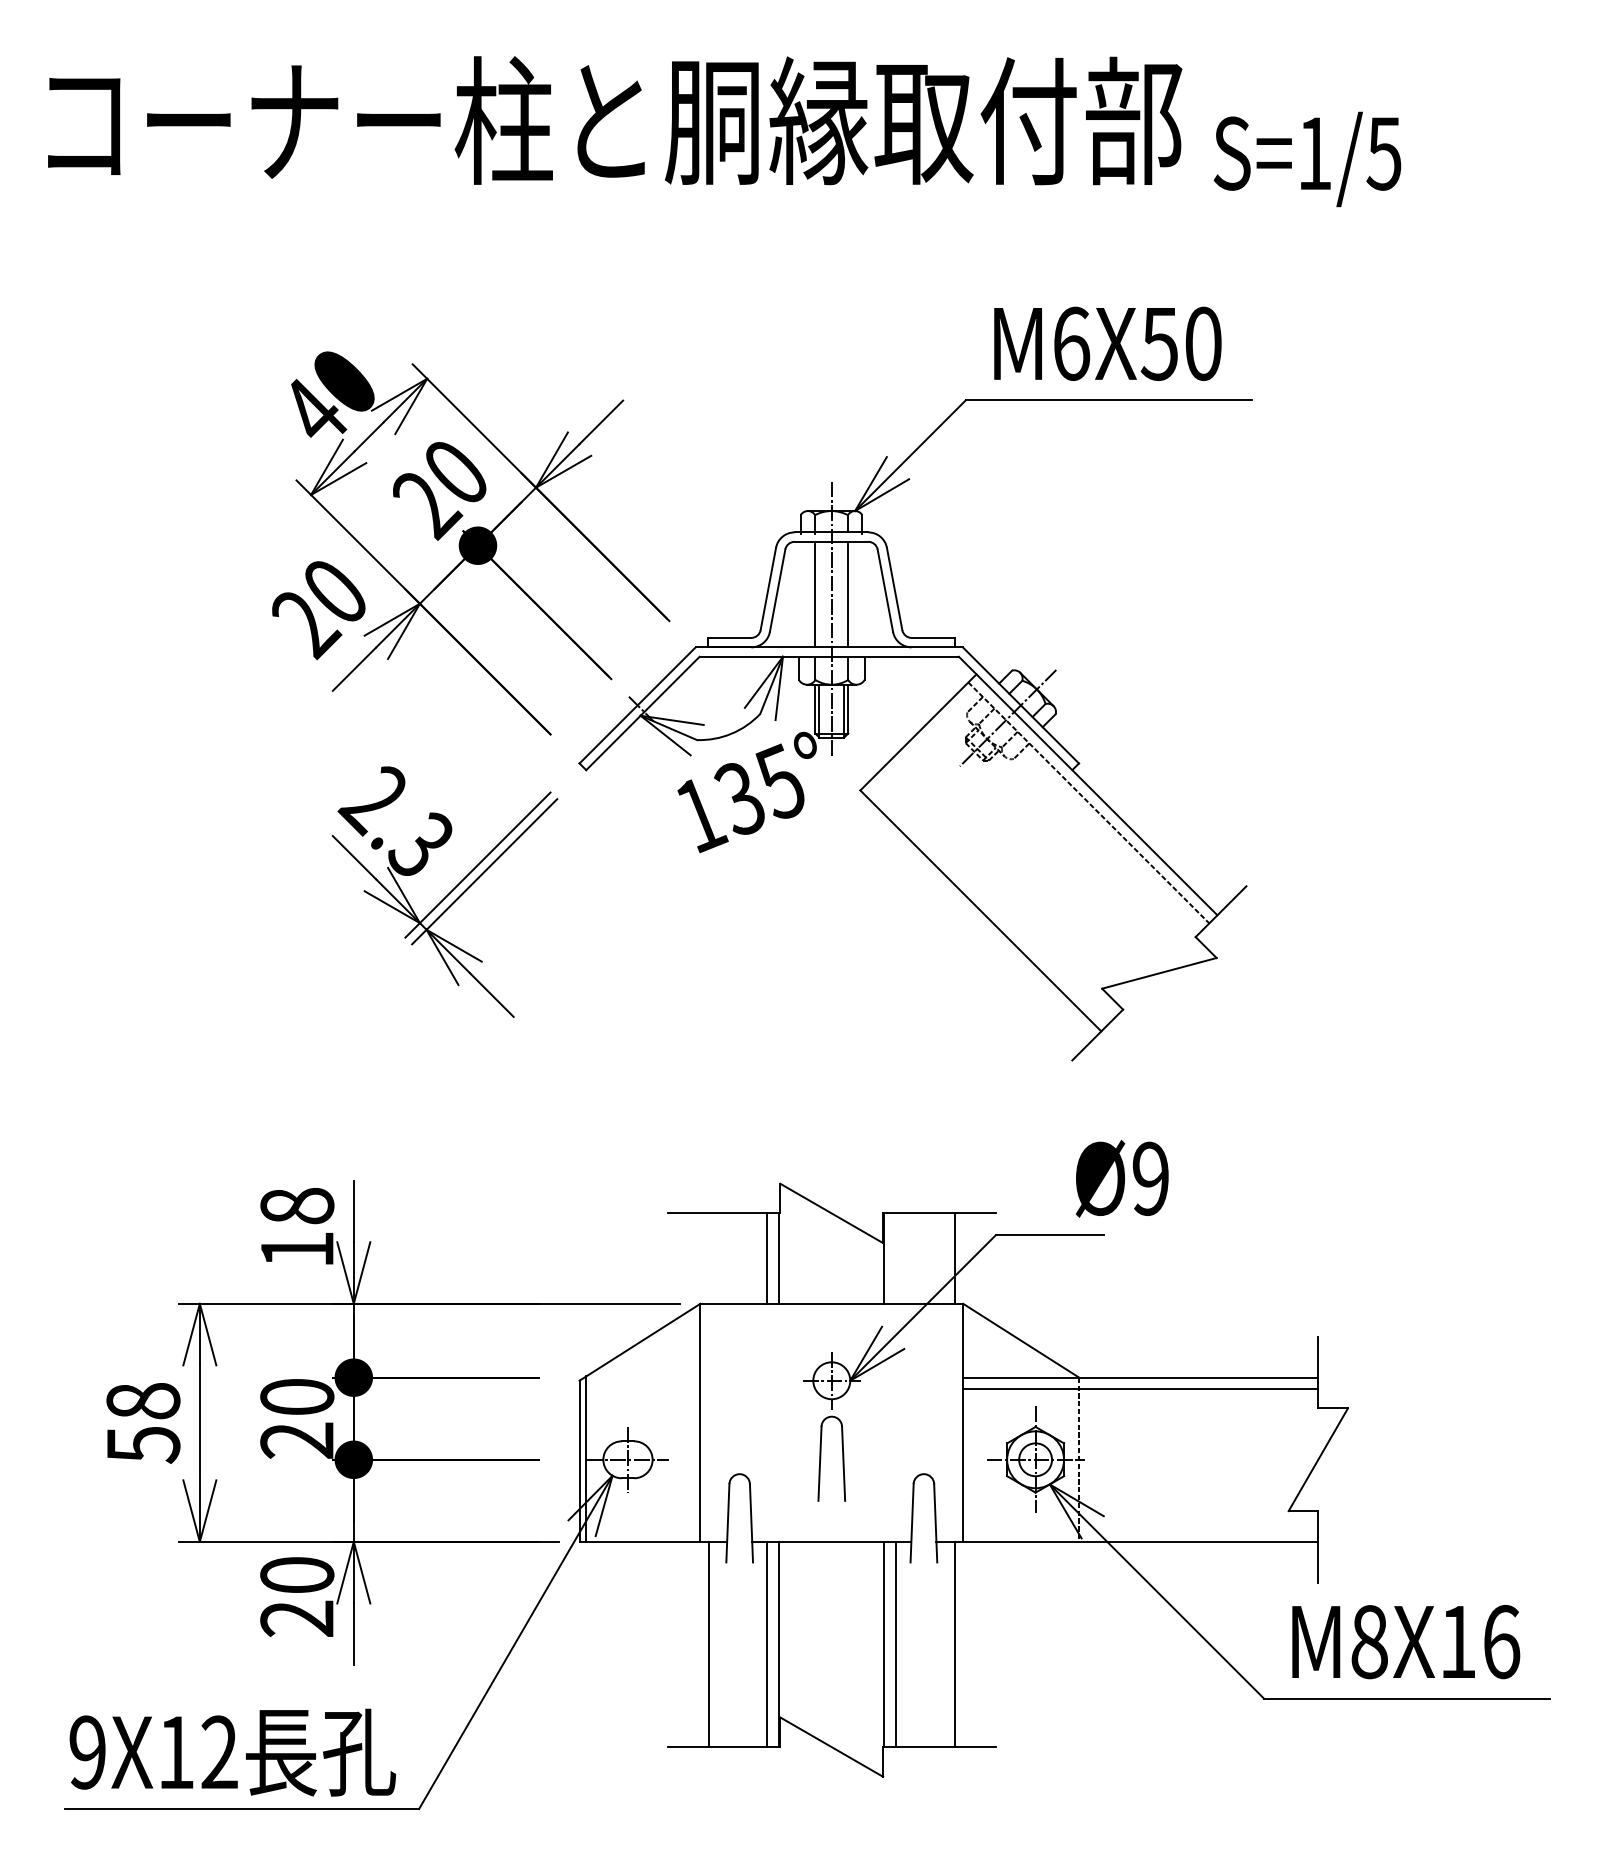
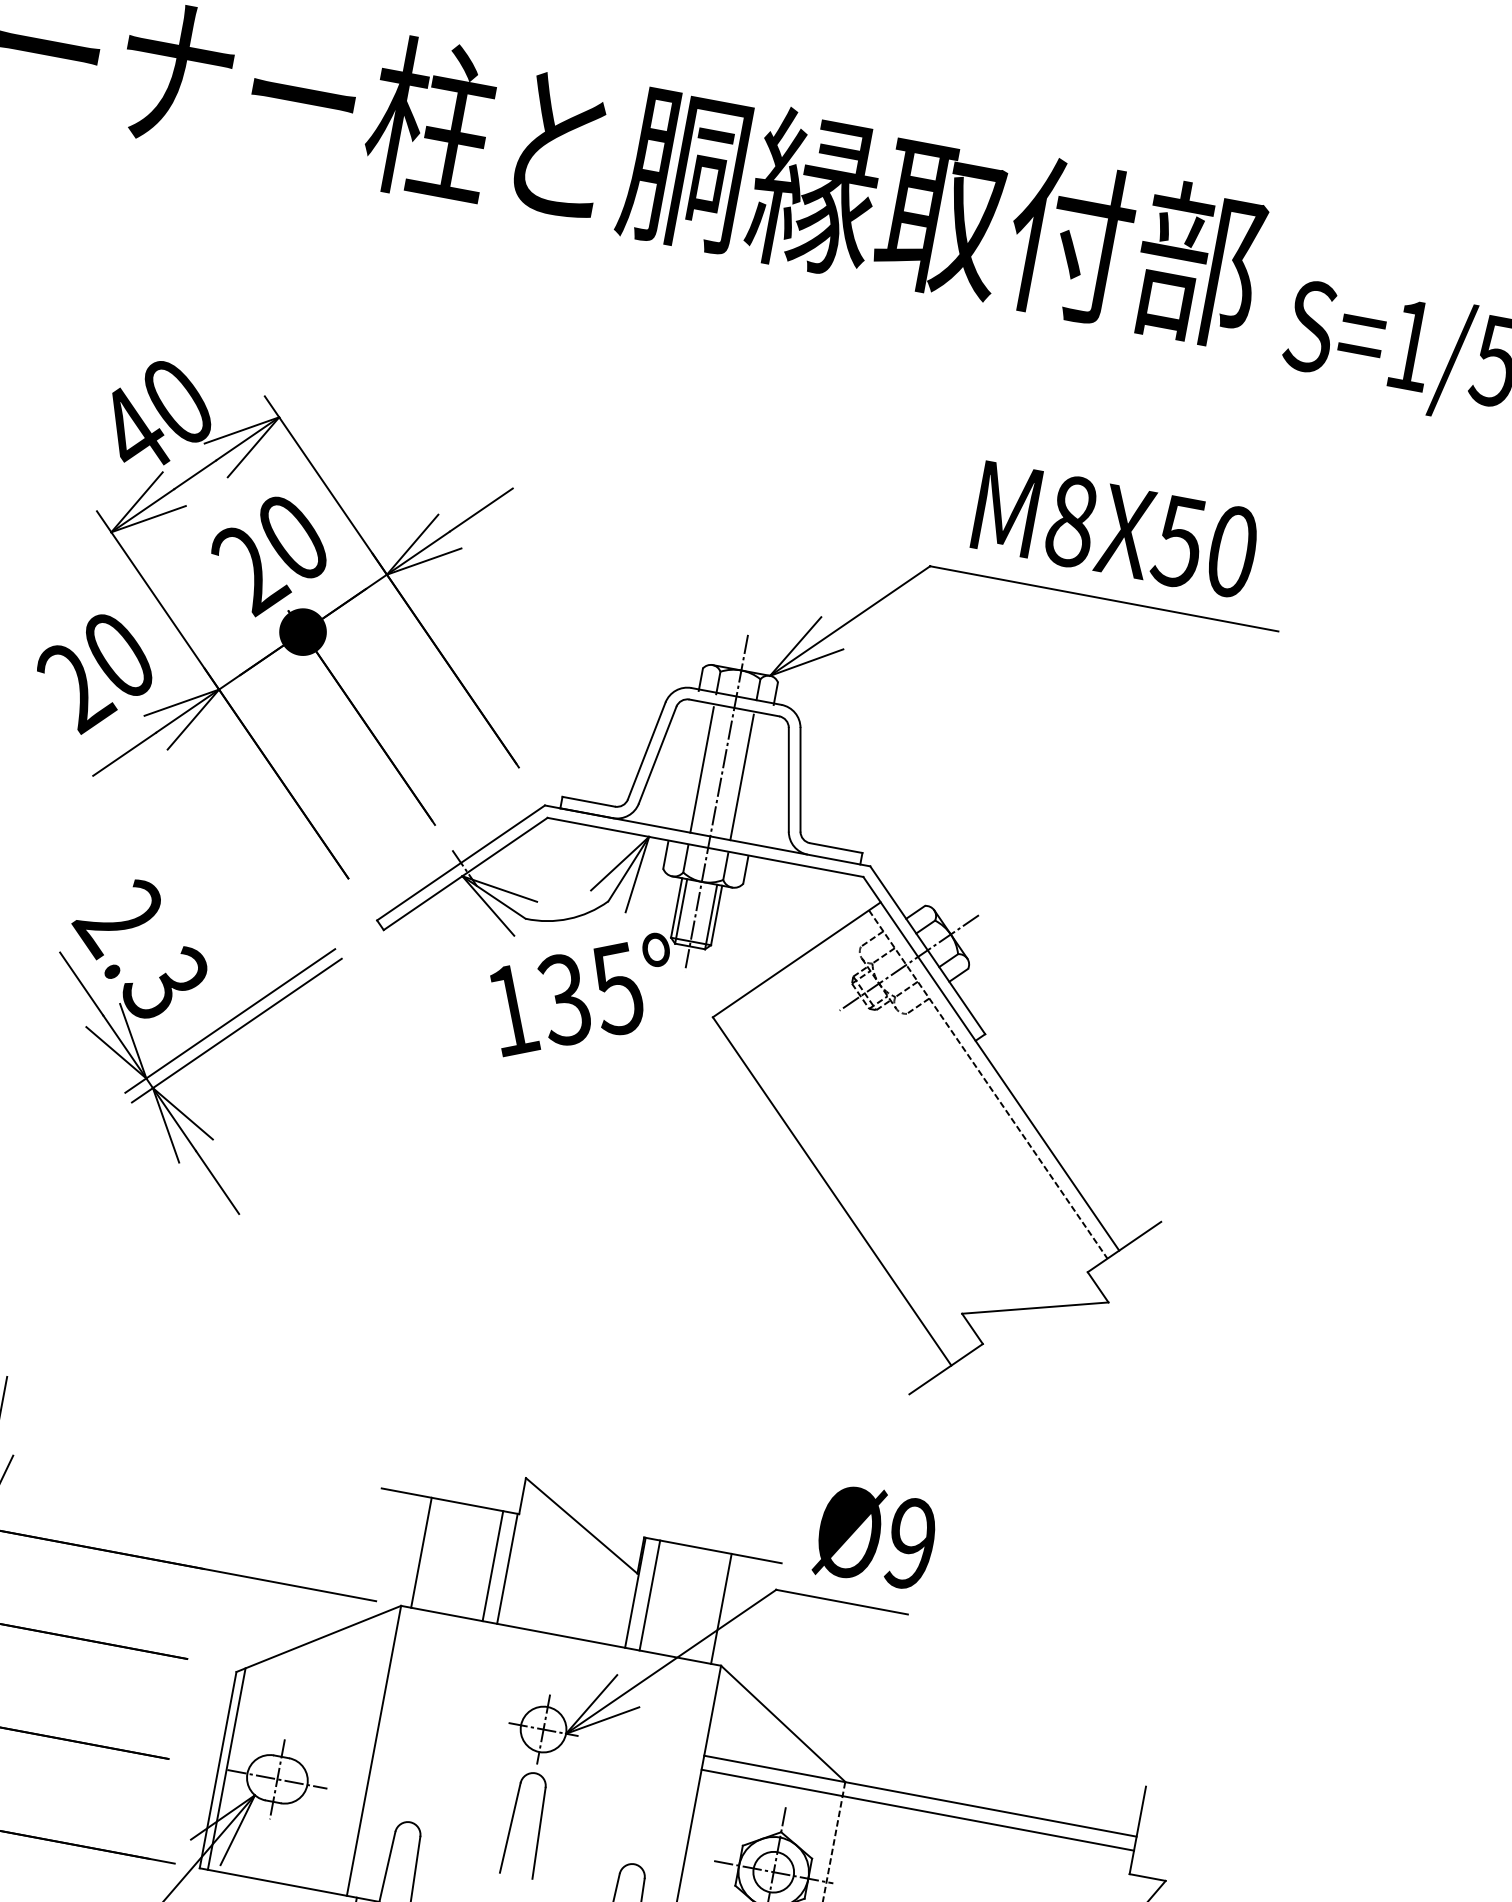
text: (1071, 343) -> (1071, 521), M6X50 -> M8X50
text: (1121, 1178) -> (875, 1536), moved
line: (708, 1258) -> (421, 1552), added
line: (896, 1258) -> (650, 1595), added

